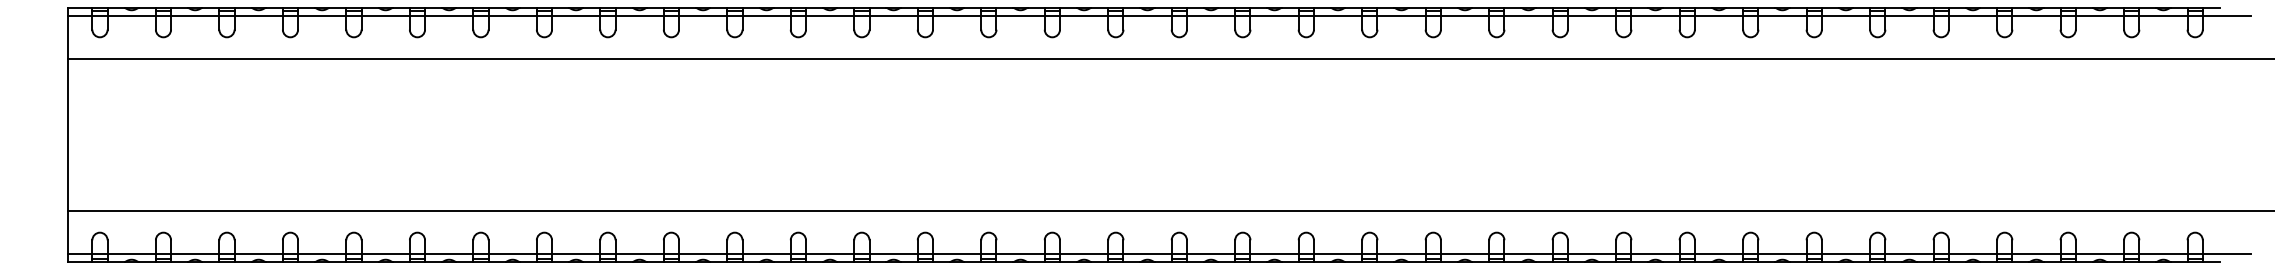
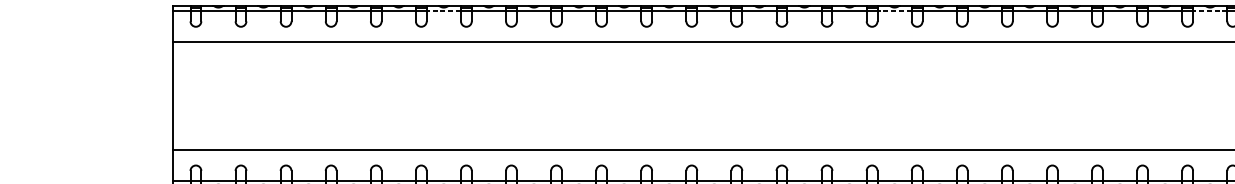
line: (448, 15) -> (443, 11), solid -> dashed
line: (1083, 15) -> (894, 11), solid -> dashed
line: (1528, 15) -> (1210, 11), solid -> dashed

